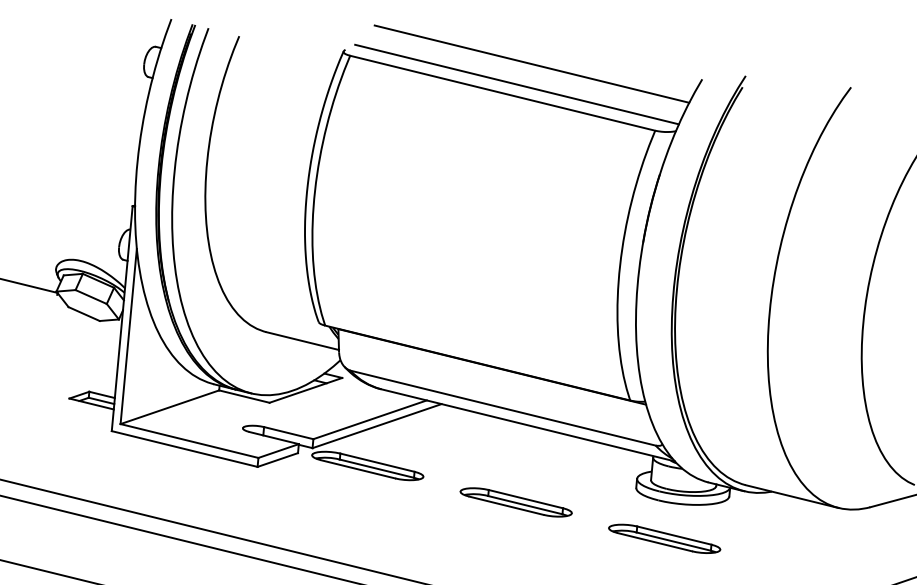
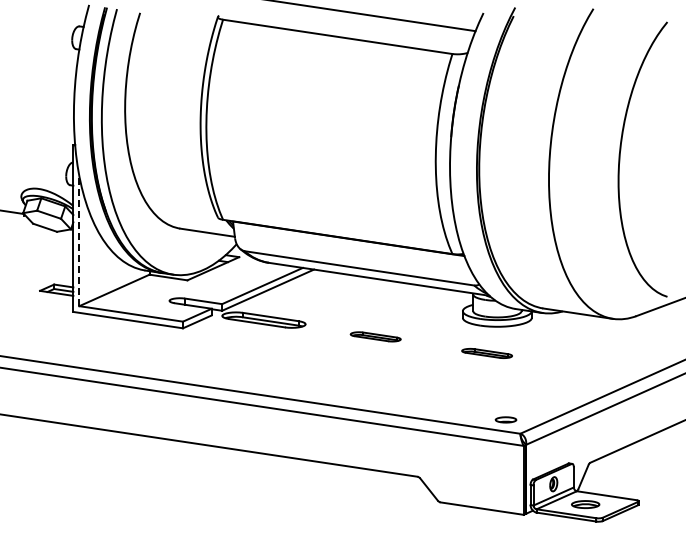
line: (516, 84) -> (347, 29), removed
line: (128, 336) -> (79, 241), solid -> dashed
part: (516, 502) -> (375, 336), size x0.6
part: (663, 538) -> (486, 353), size x0.6

